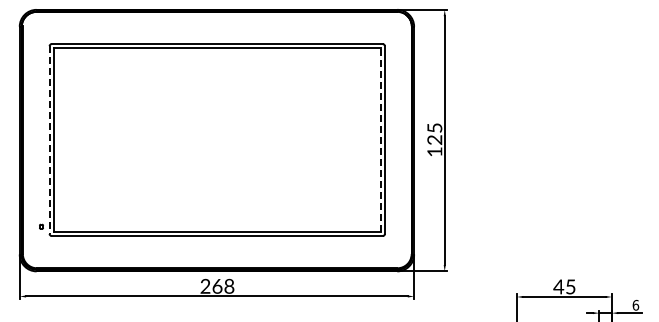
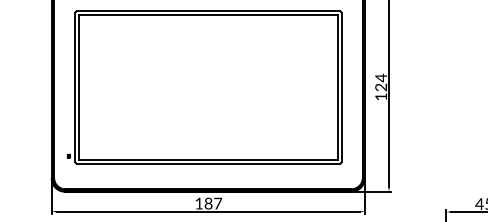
text: (434, 127) -> (380, 77), 125 -> 124
line: (49, 140) -> (75, 87), dashed -> solid
line: (380, 140) -> (338, 87), dashed -> solid
text: (217, 285) -> (208, 202), 268 -> 187

